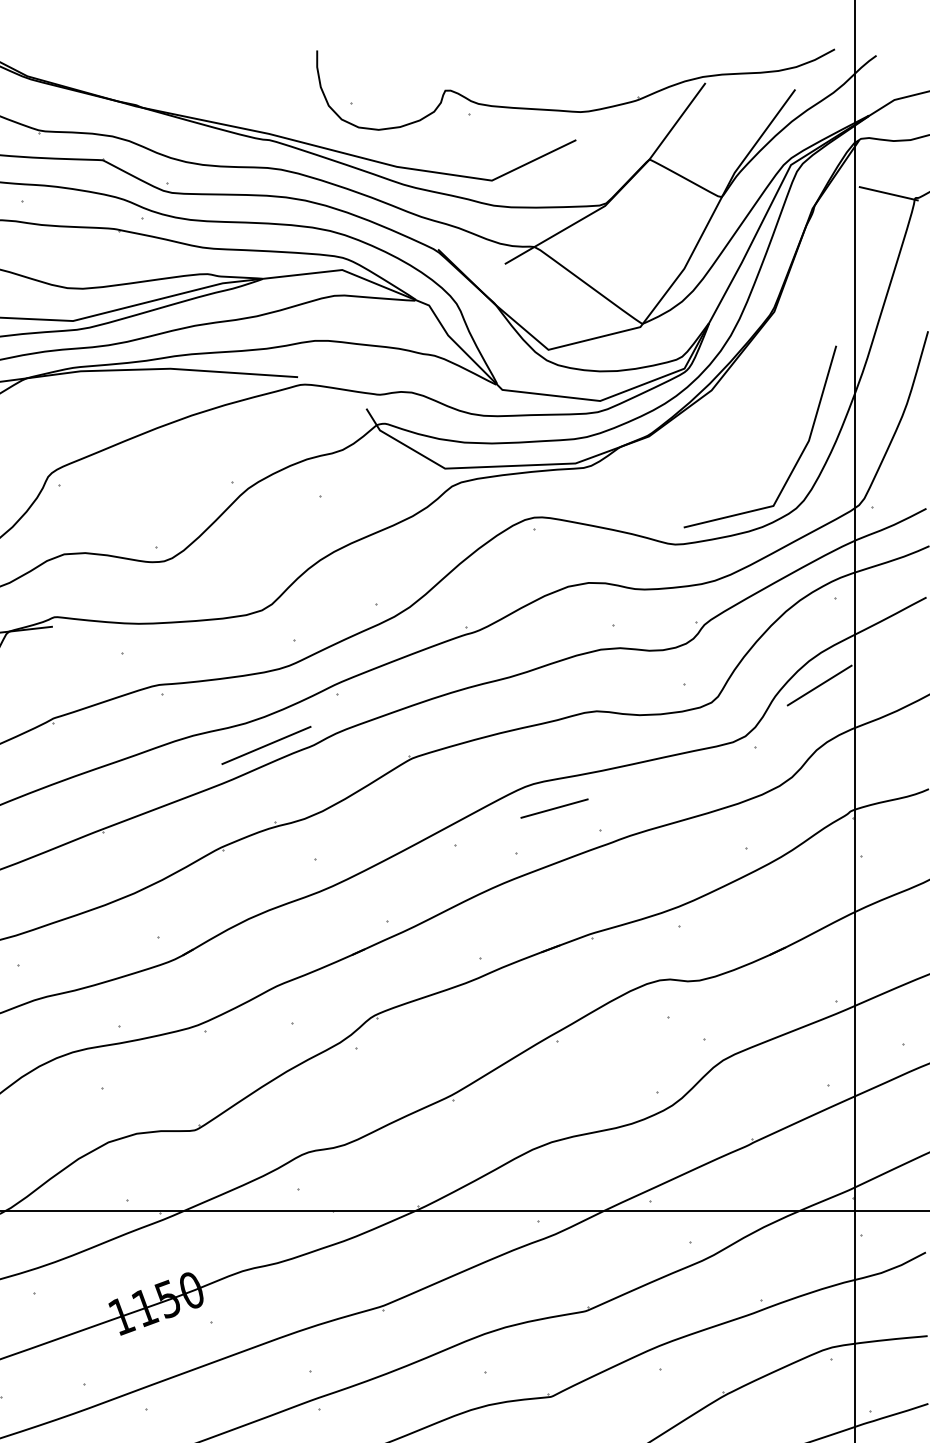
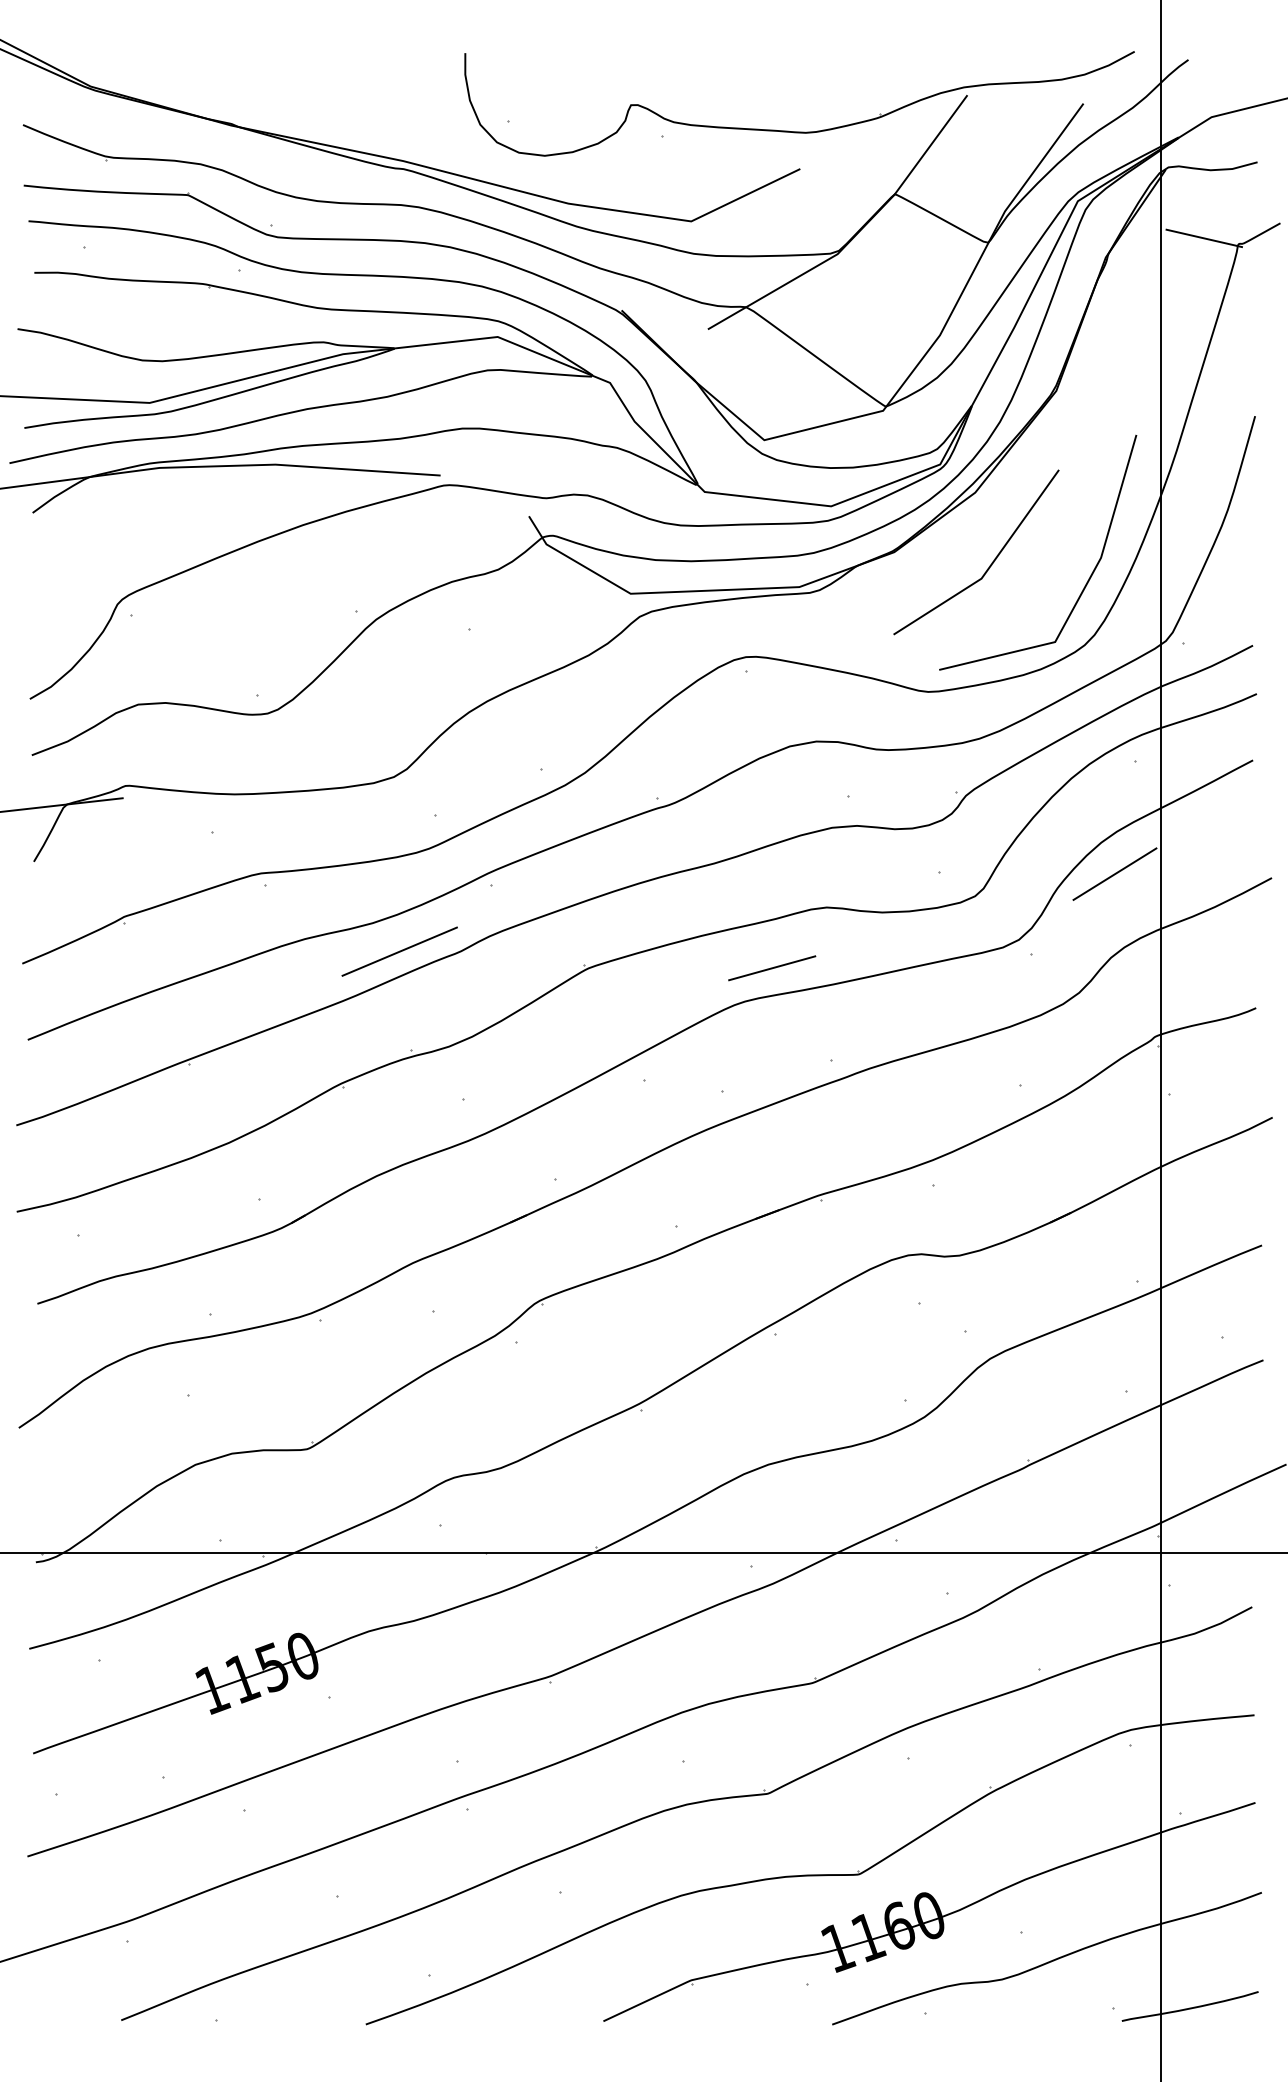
line: (724, 444) -> (991, 562), added
line: (554, 808) -> (772, 968), moved

